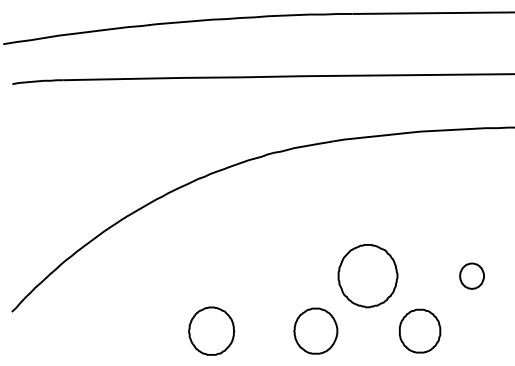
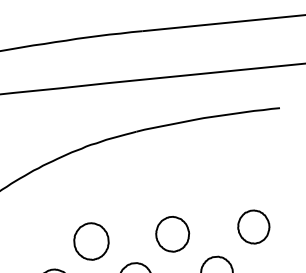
part: (263, 275) -> (91, 241), added
part: (367, 275) -> (172, 233), size x0.71
part: (471, 276) -> (253, 227), size x1.67

